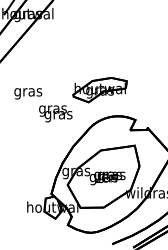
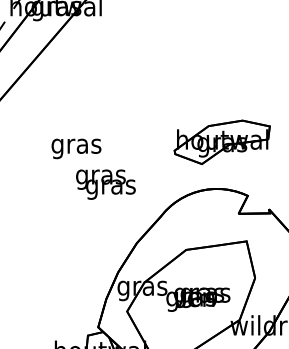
part: (99, 90) -> (221, 143), moved
text: (28, 93) -> (76, 148), moved

